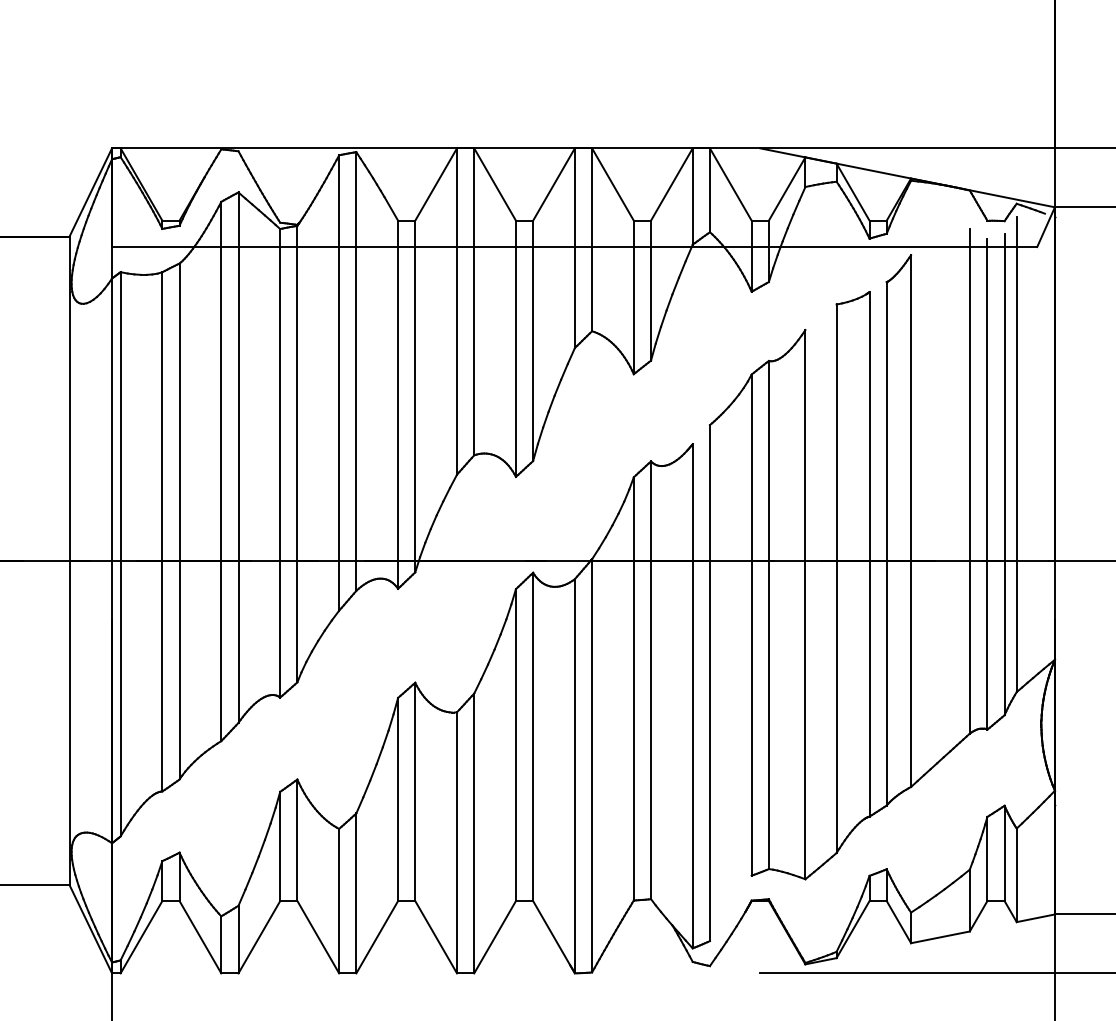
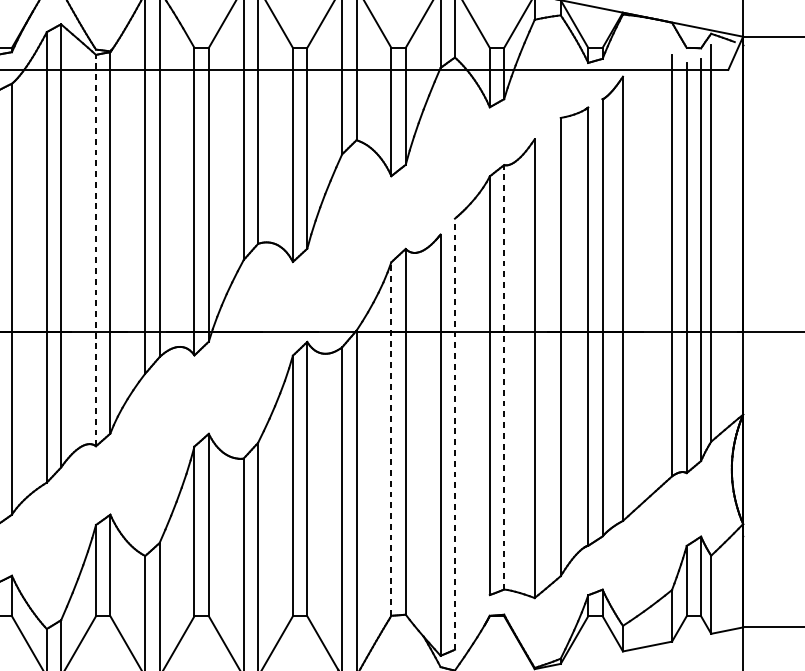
line: (280, 462) -> (96, 249), solid -> dashed
line: (768, 614) -> (503, 376), solid -> dashed
line: (709, 682) -> (454, 433), solid -> dashed
line: (633, 688) -> (391, 438), solid -> dashed

